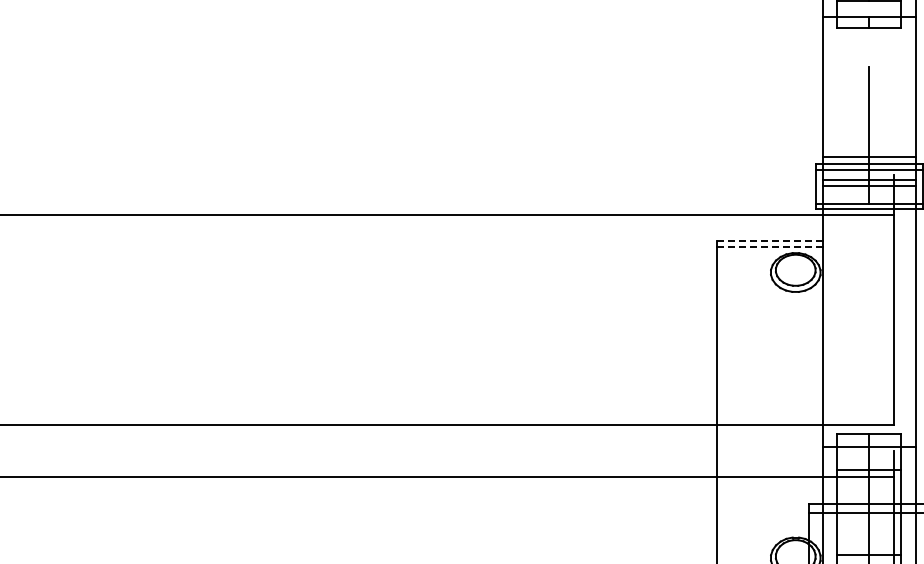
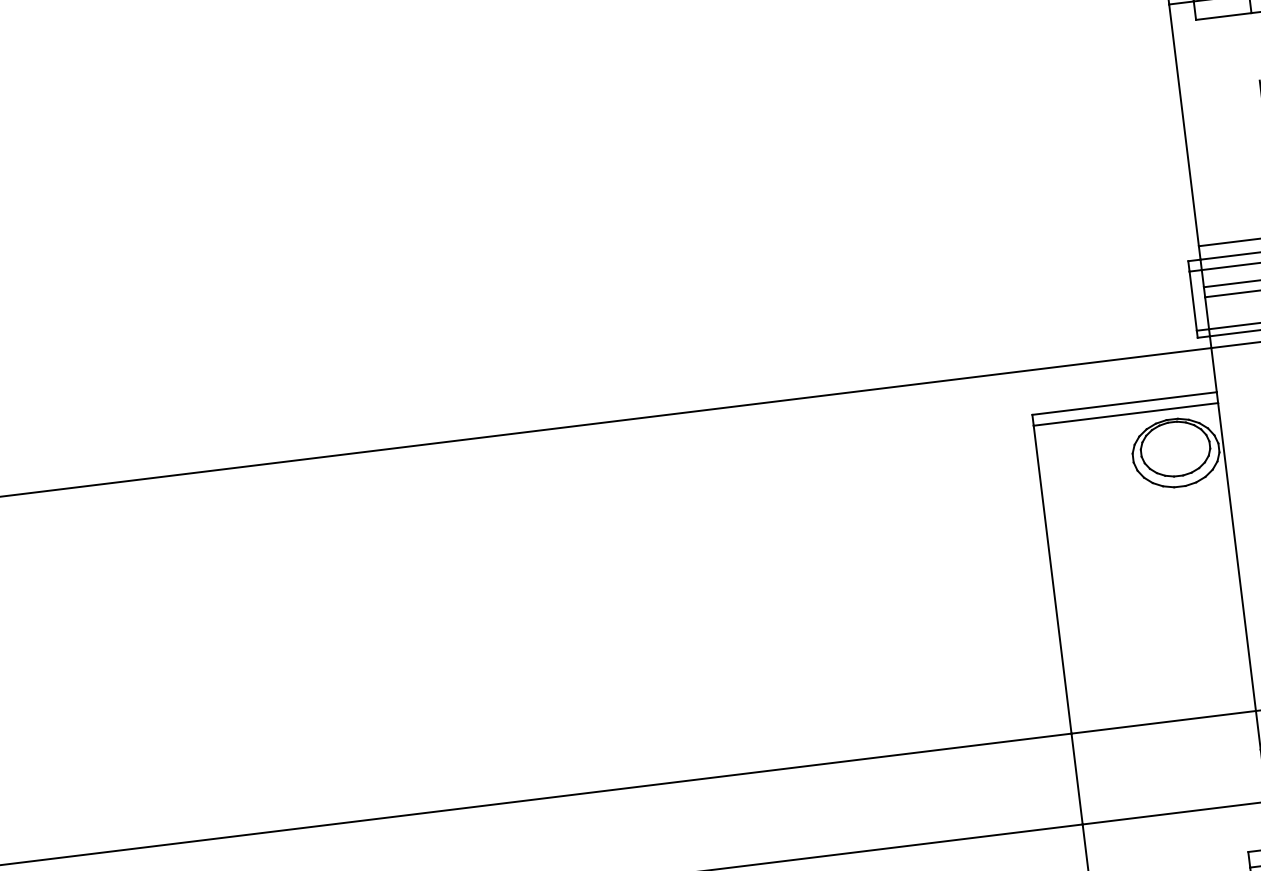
line: (769, 240) -> (1123, 403), dashed -> solid
line: (769, 247) -> (1125, 415), dashed -> solid

